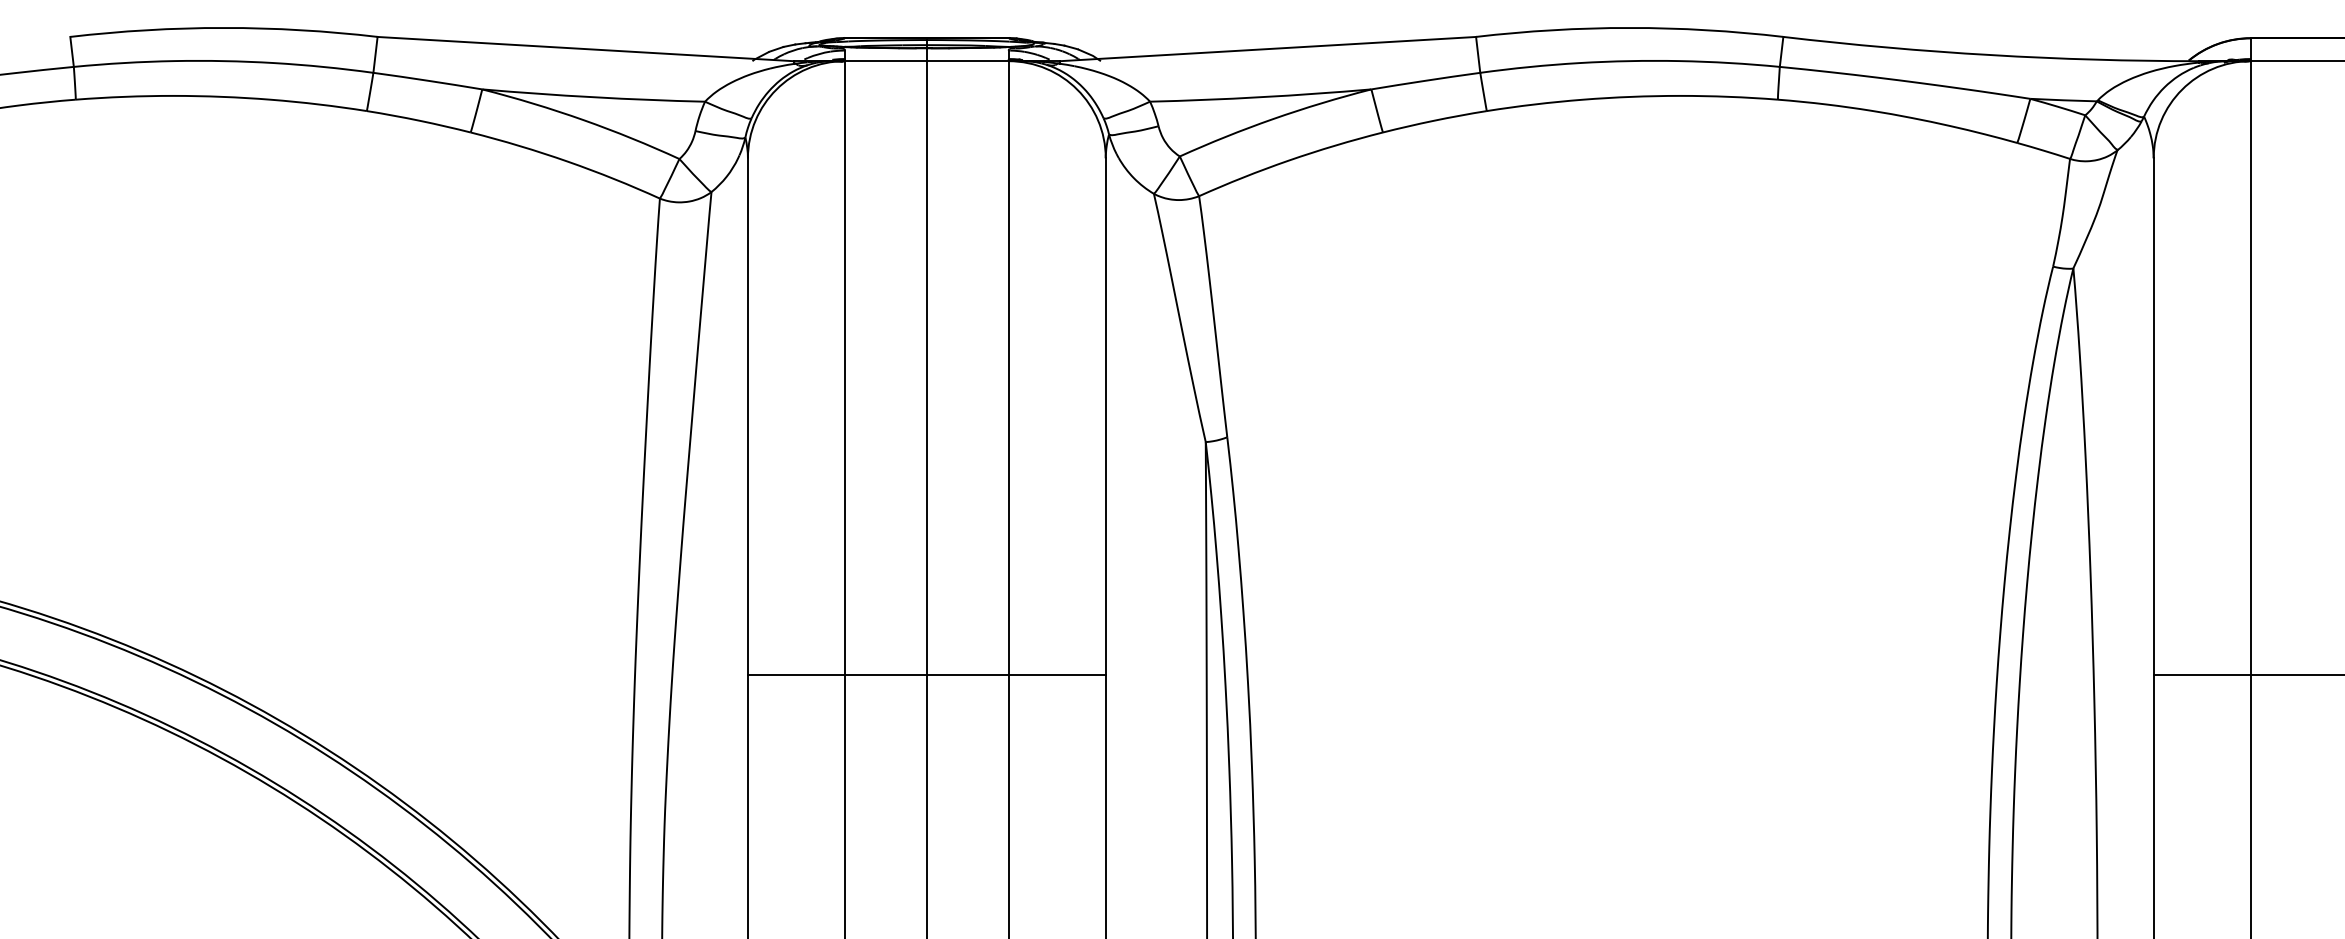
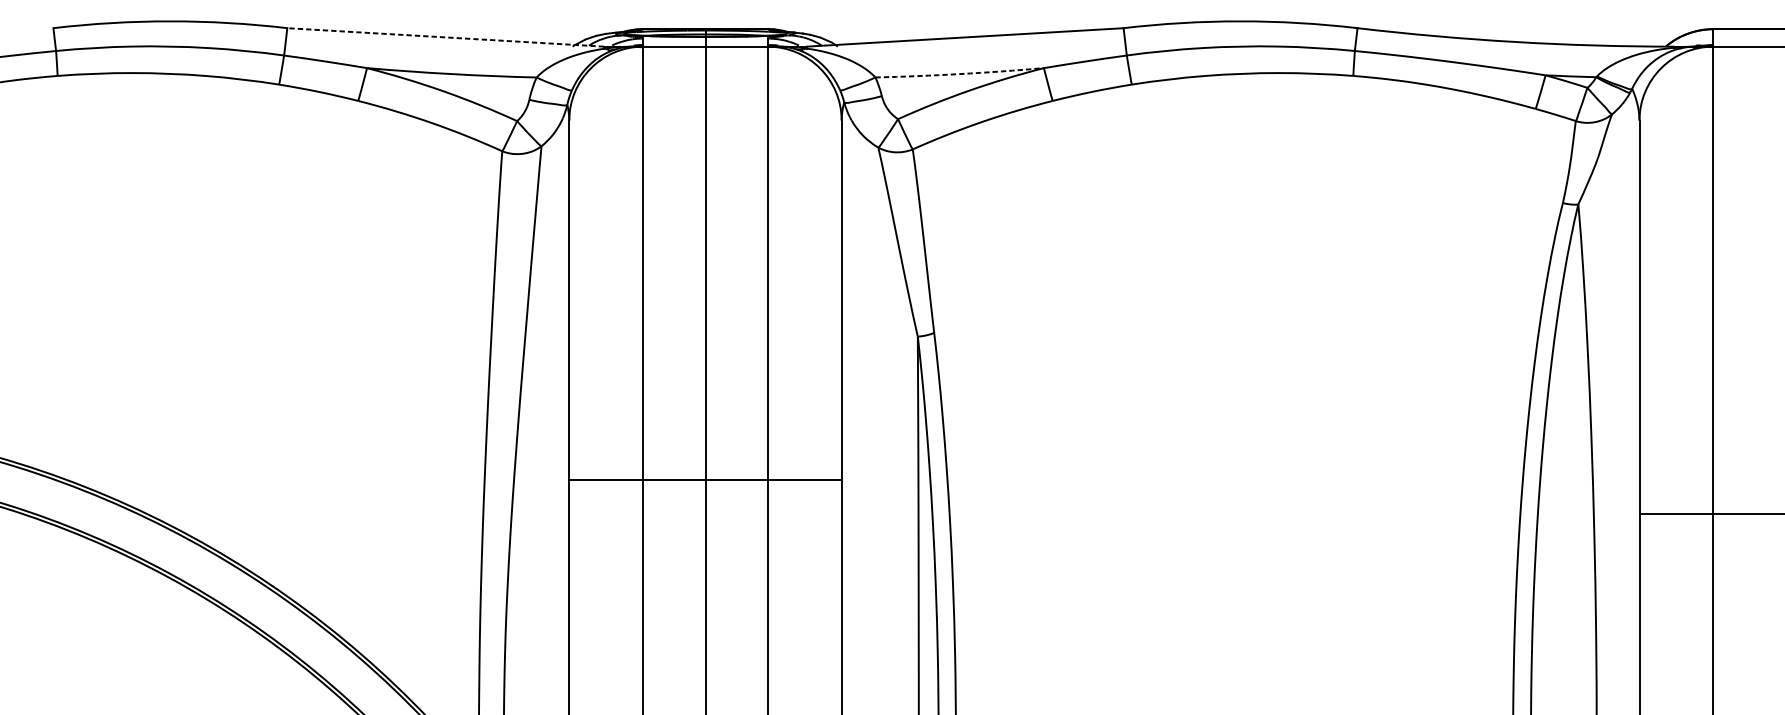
line: (585, 49) -> (445, 37), solid -> dashed
arc: (1260, 97) -> (959, 74), solid -> dashed
line: (926, 674) -> (705, 480), moved

